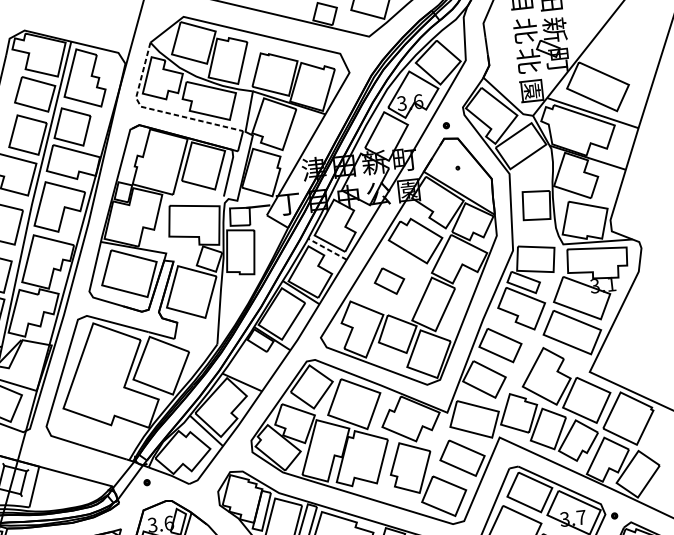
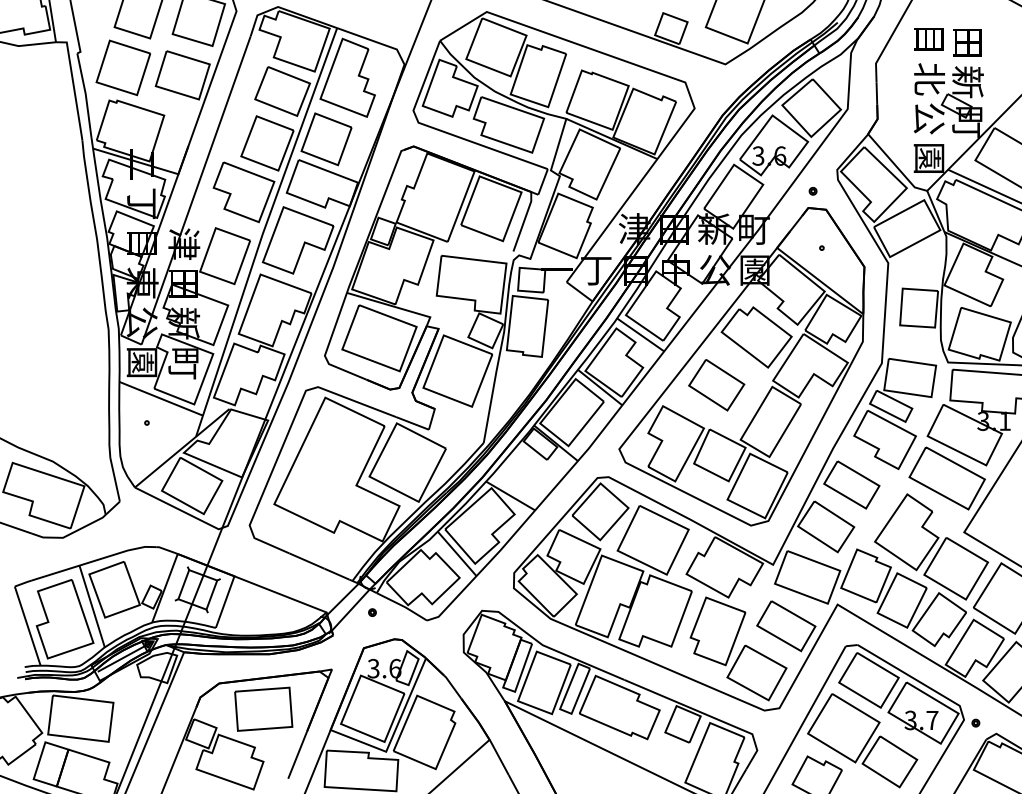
text: (528, 60) -> (929, 118), 北 -> 公
line: (159, 110) -> (441, 130), dashed -> solid
line: (327, 248) -> (640, 334), dashed -> solid
part: (389, 281) -> (716, 385), size x1.43

